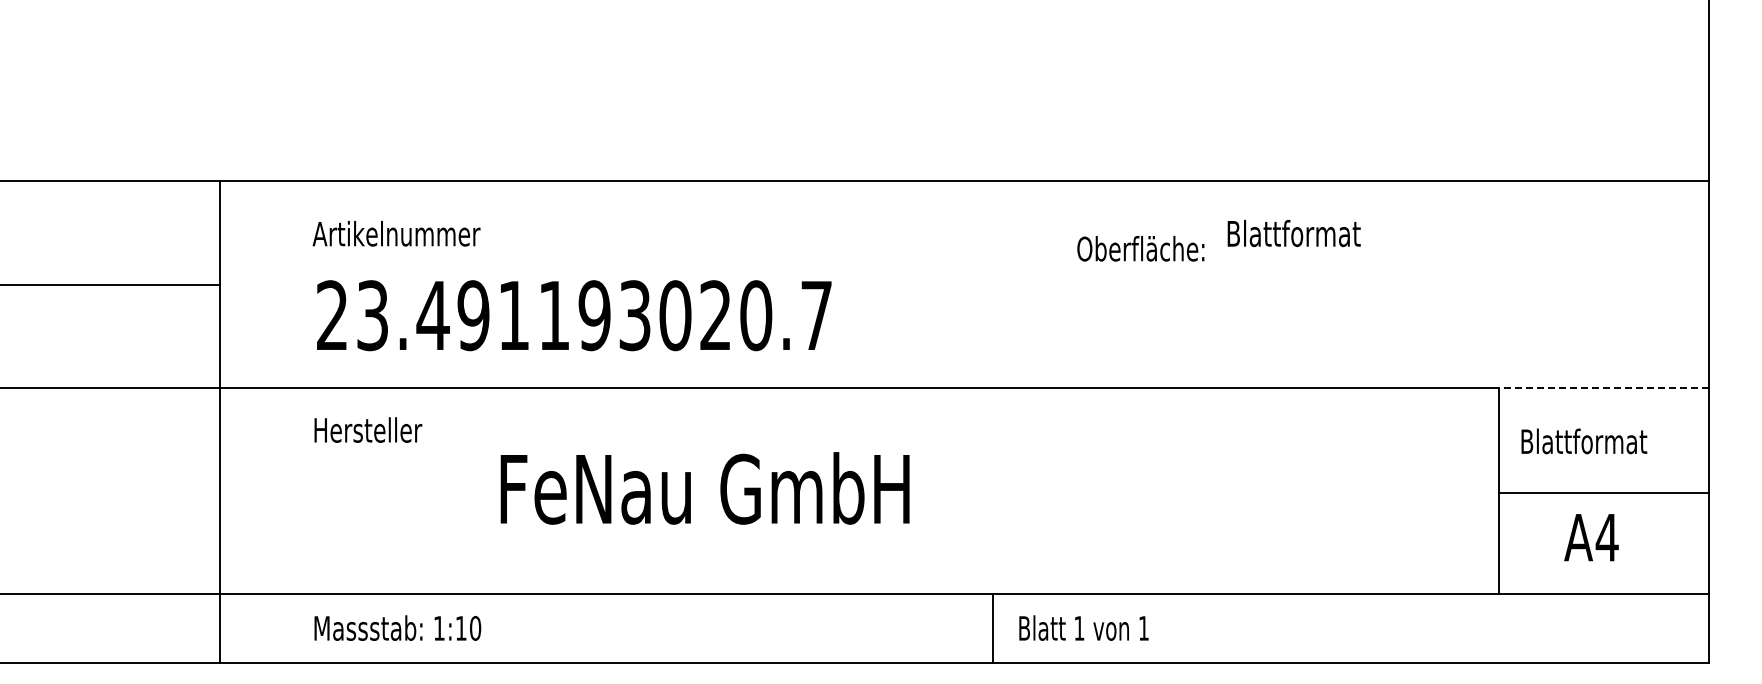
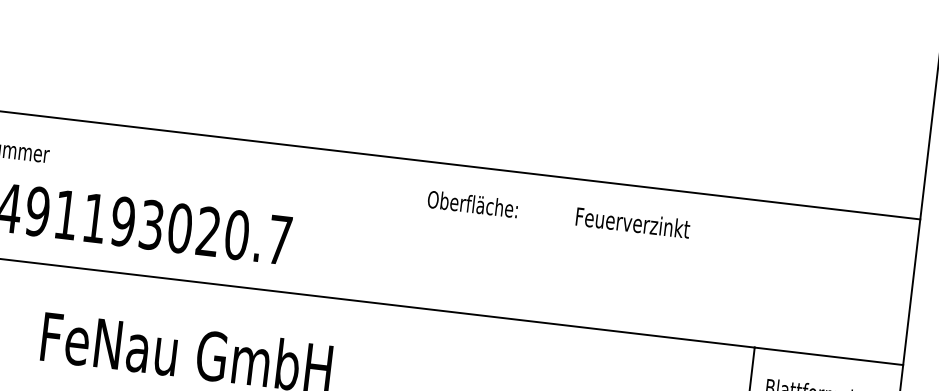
text: (1309, 233) -> (634, 223), Blattformat -> Feuerverzinkt
text: (1140, 248) -> (472, 204), moved
line: (1603, 387) -> (828, 355), dashed -> solid

